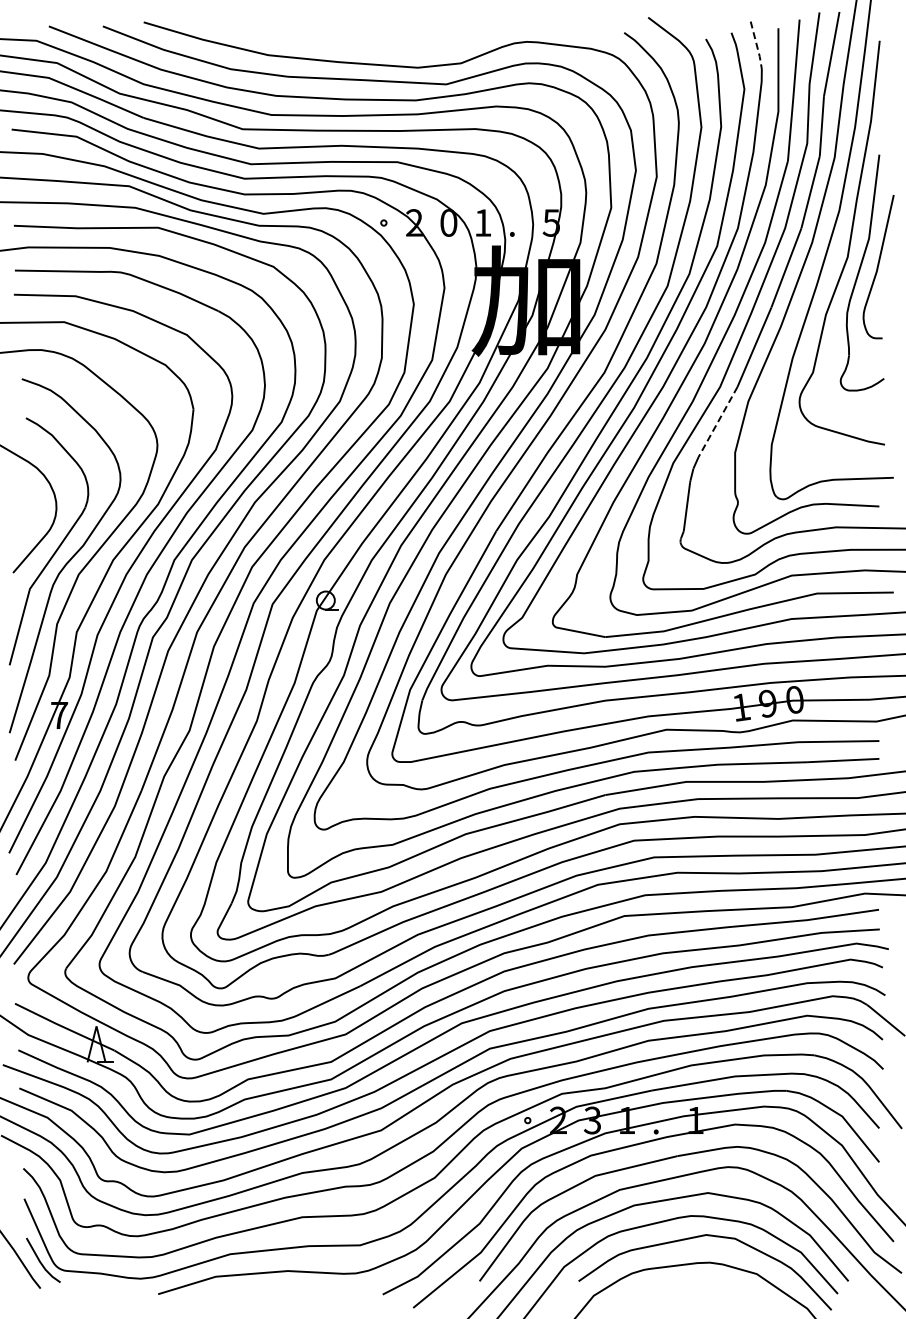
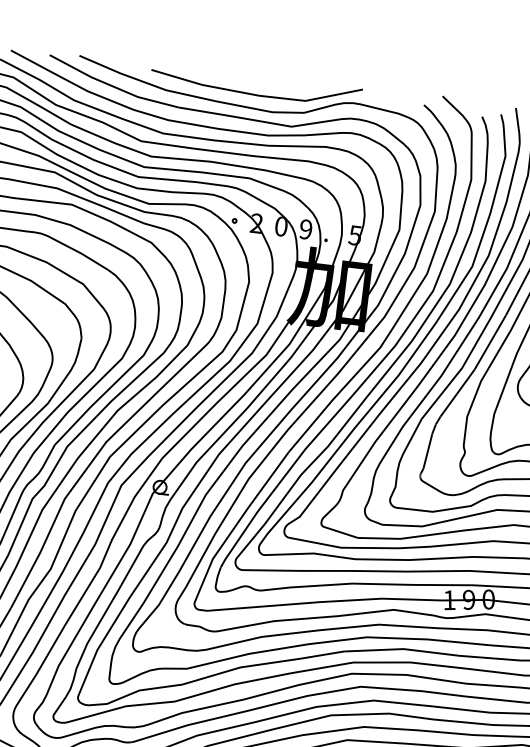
line: (388, 45) -> (253, 93), added
line: (757, 46) -> (518, 126), dashed -> solid
text: (482, 222) -> (305, 229), 1 -> 9
line: (717, 422) -> (457, 393), dashed -> solid

